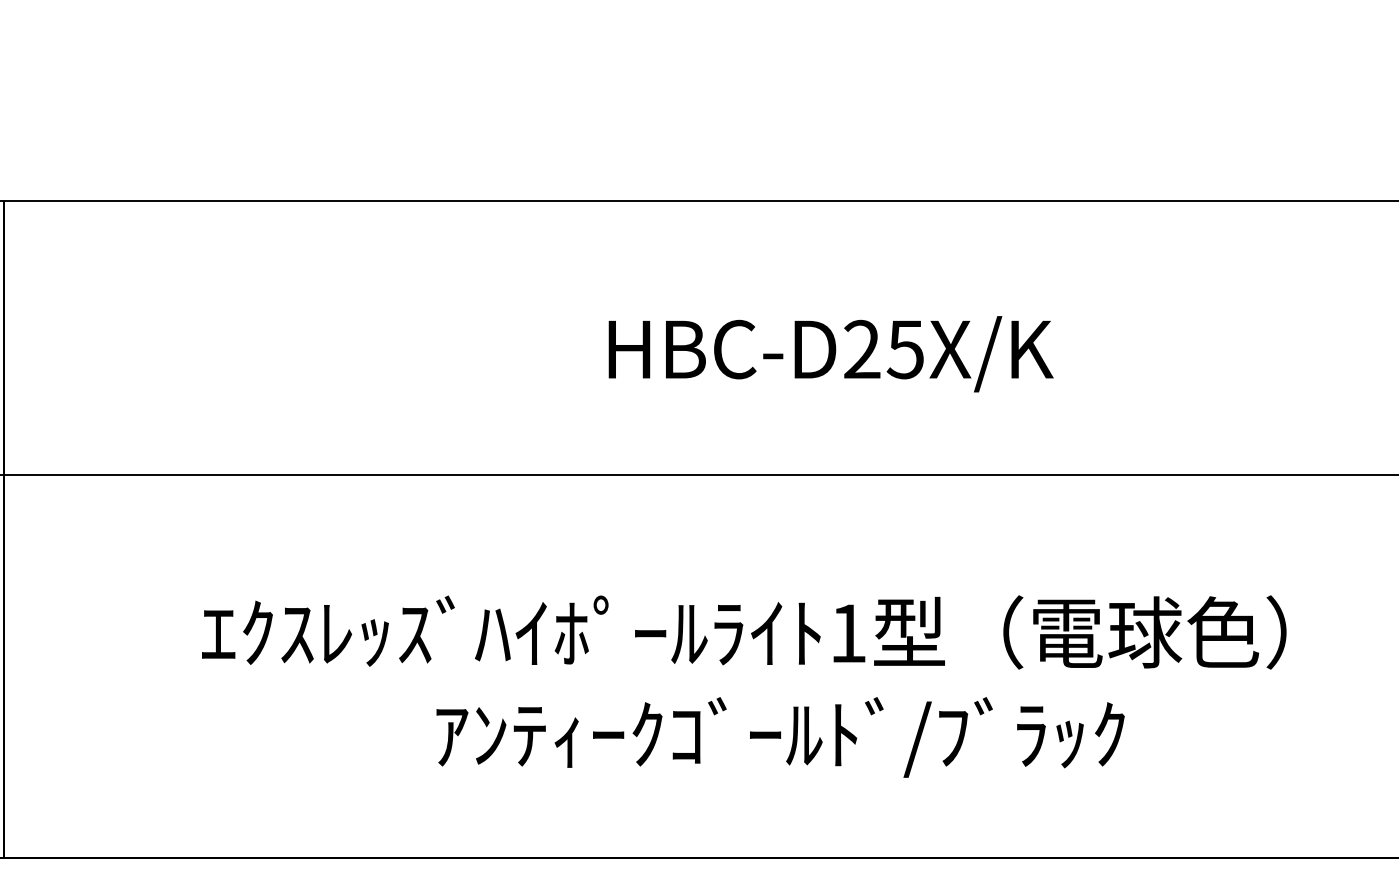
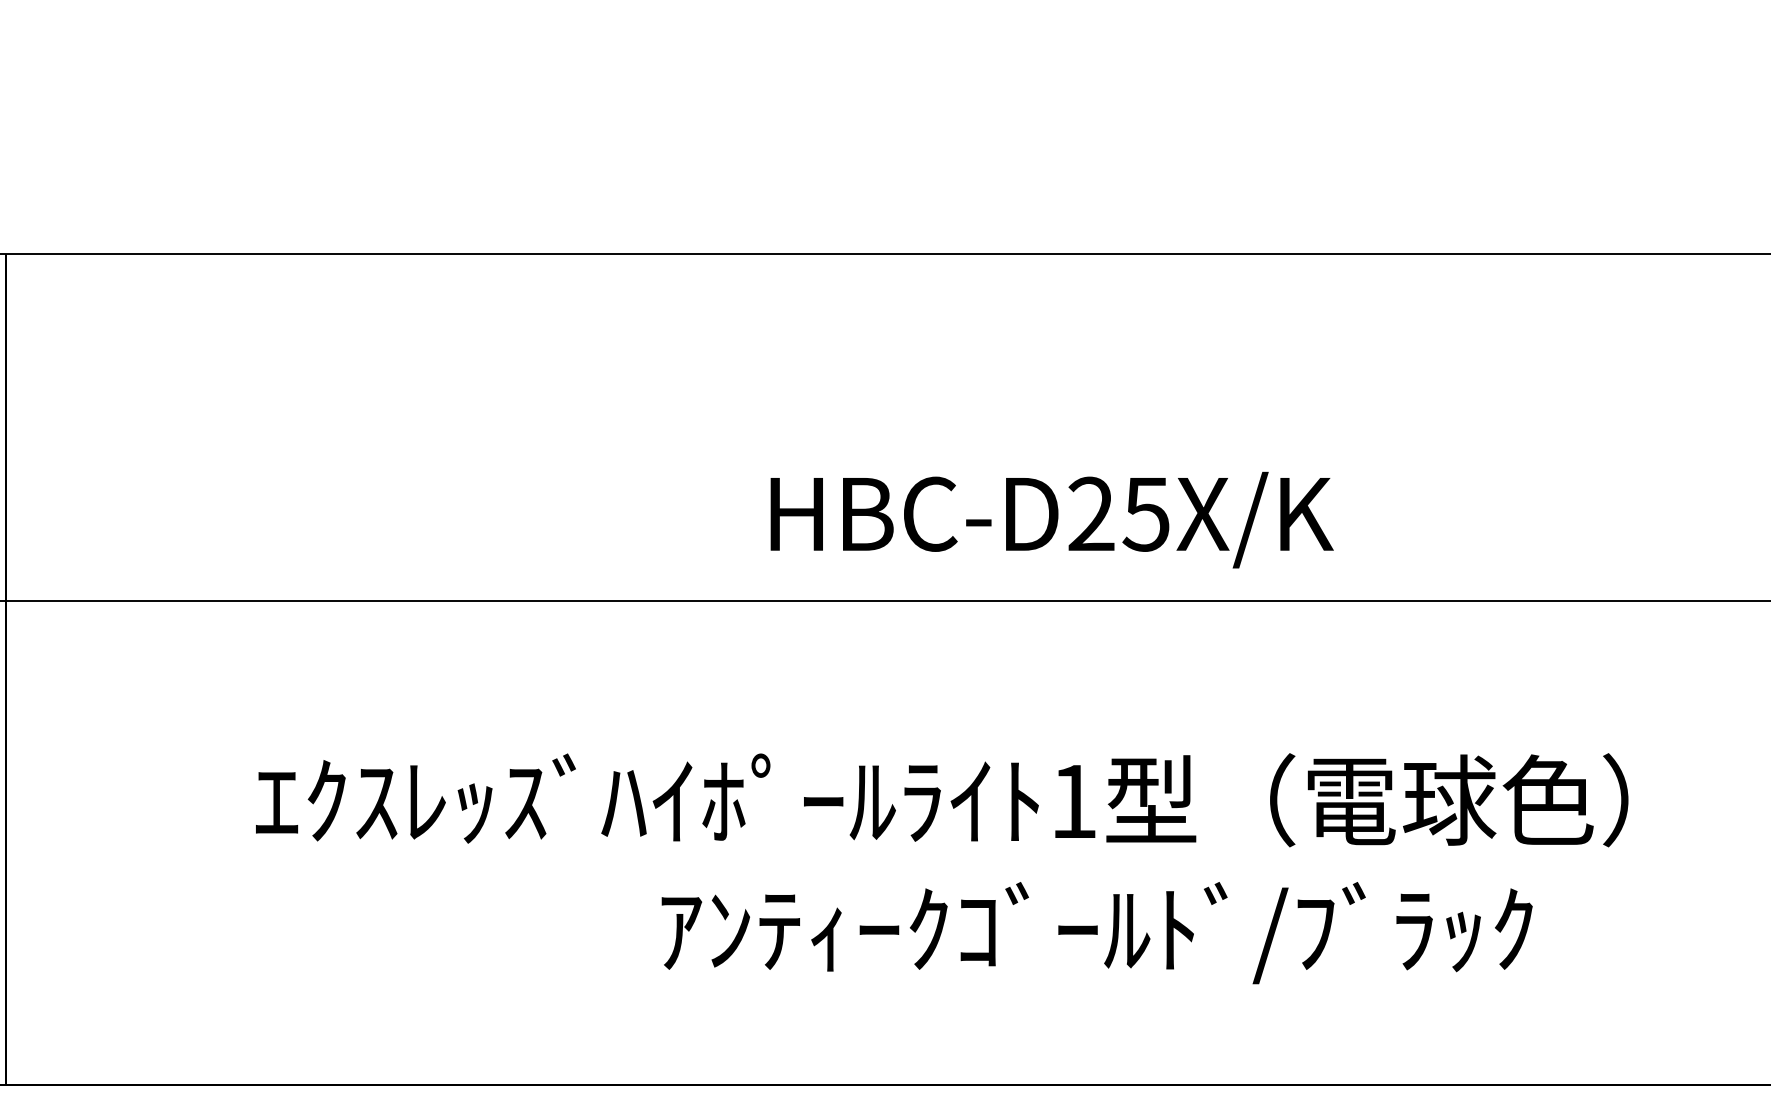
text: (830, 353) -> (1051, 519), moved
text: (780, 737) -> (1096, 933), moved

